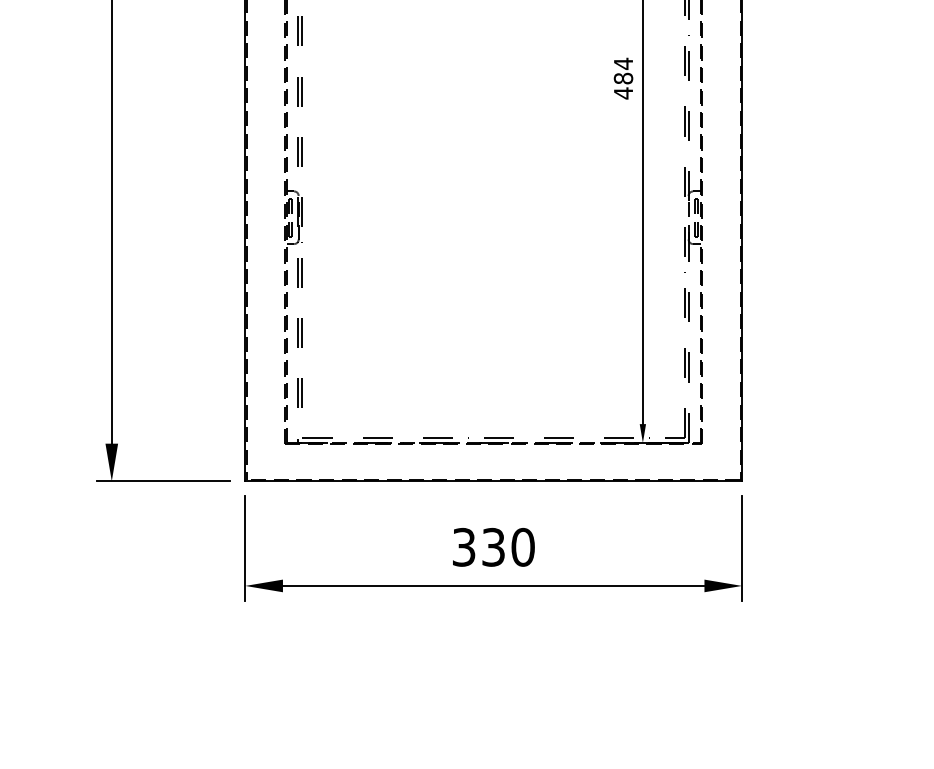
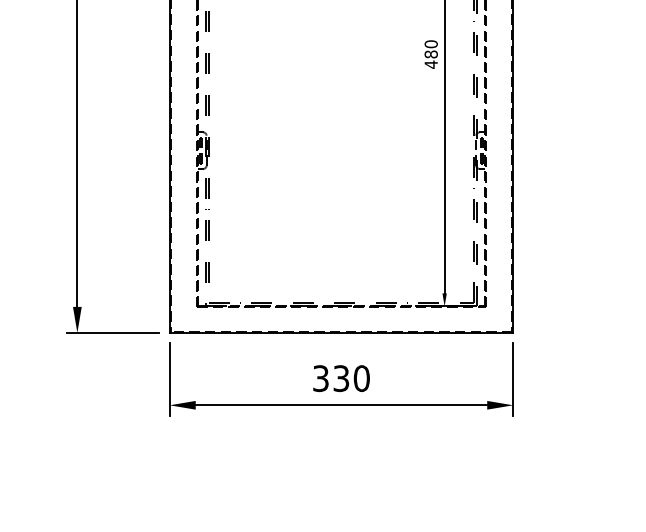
text: (622, 64) -> (430, 44), 484 -> 480

